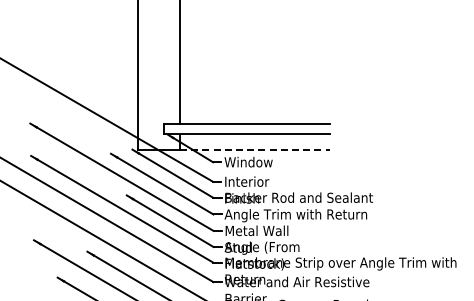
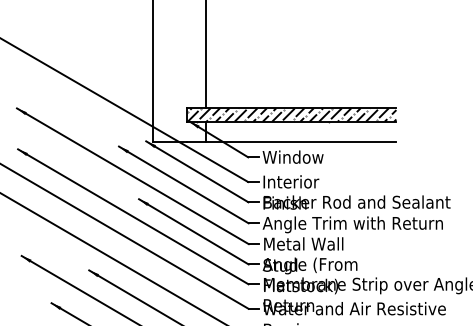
hatch: (247, 128) -> (291, 114), added
line: (255, 149) -> (301, 141), dashed -> solid

